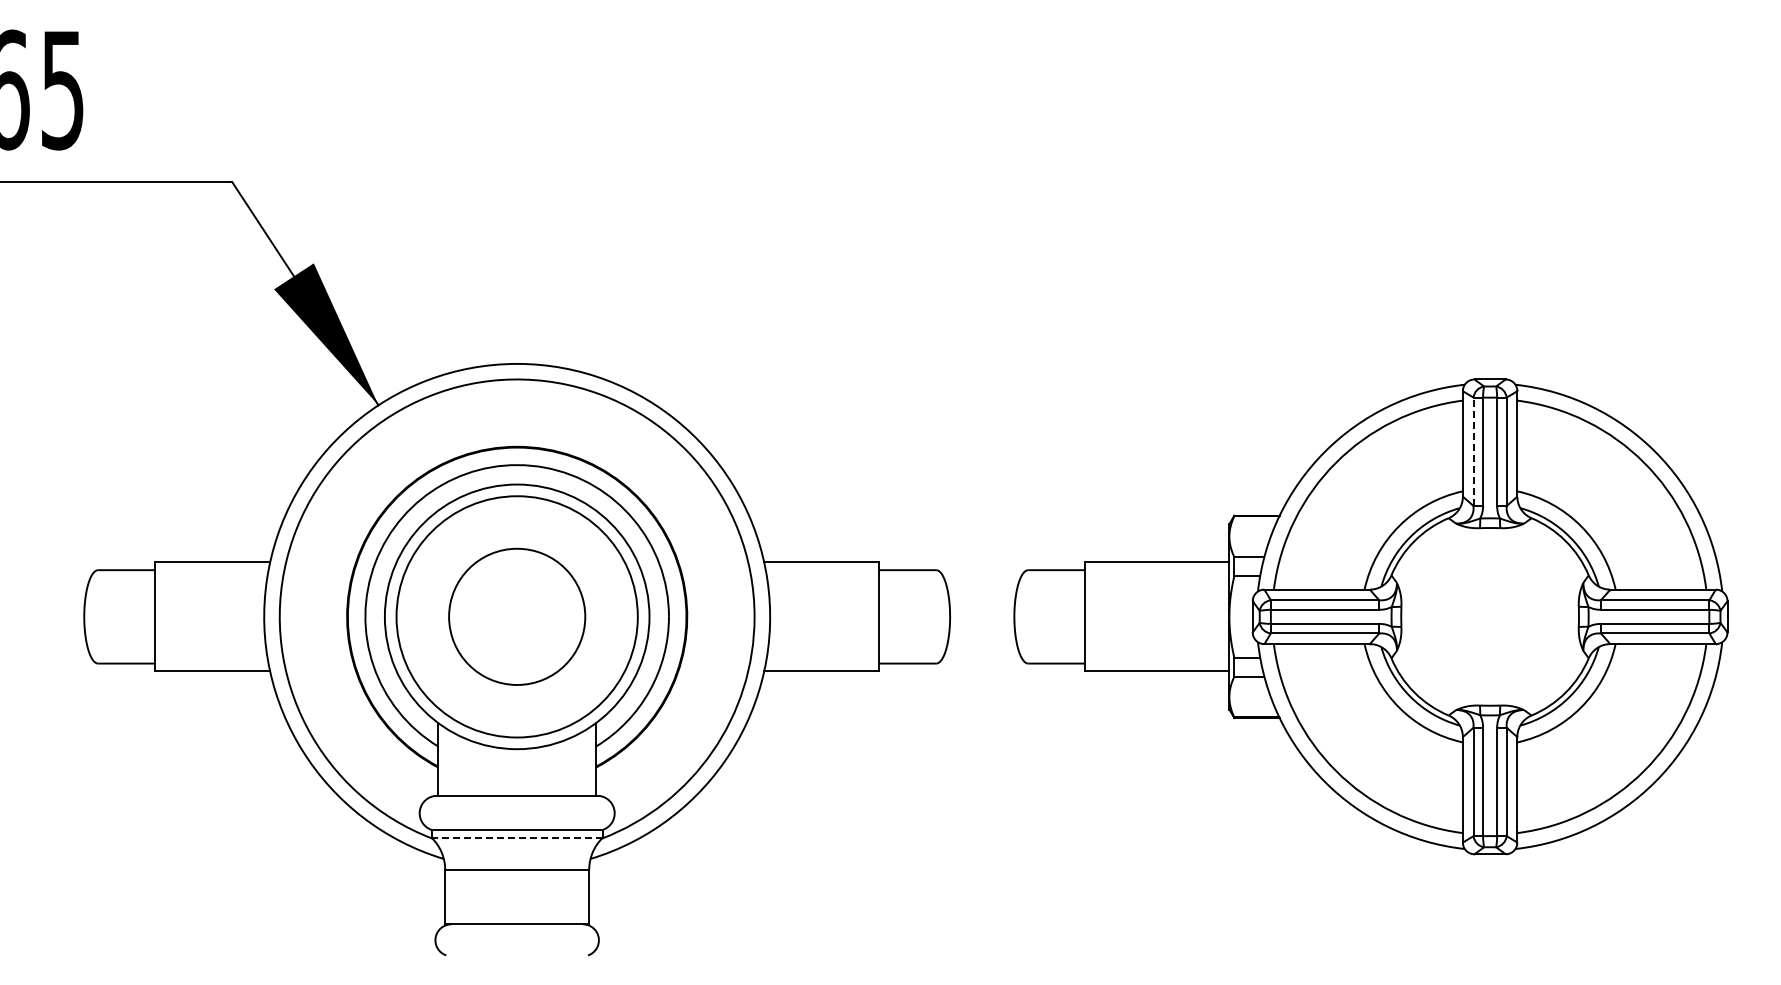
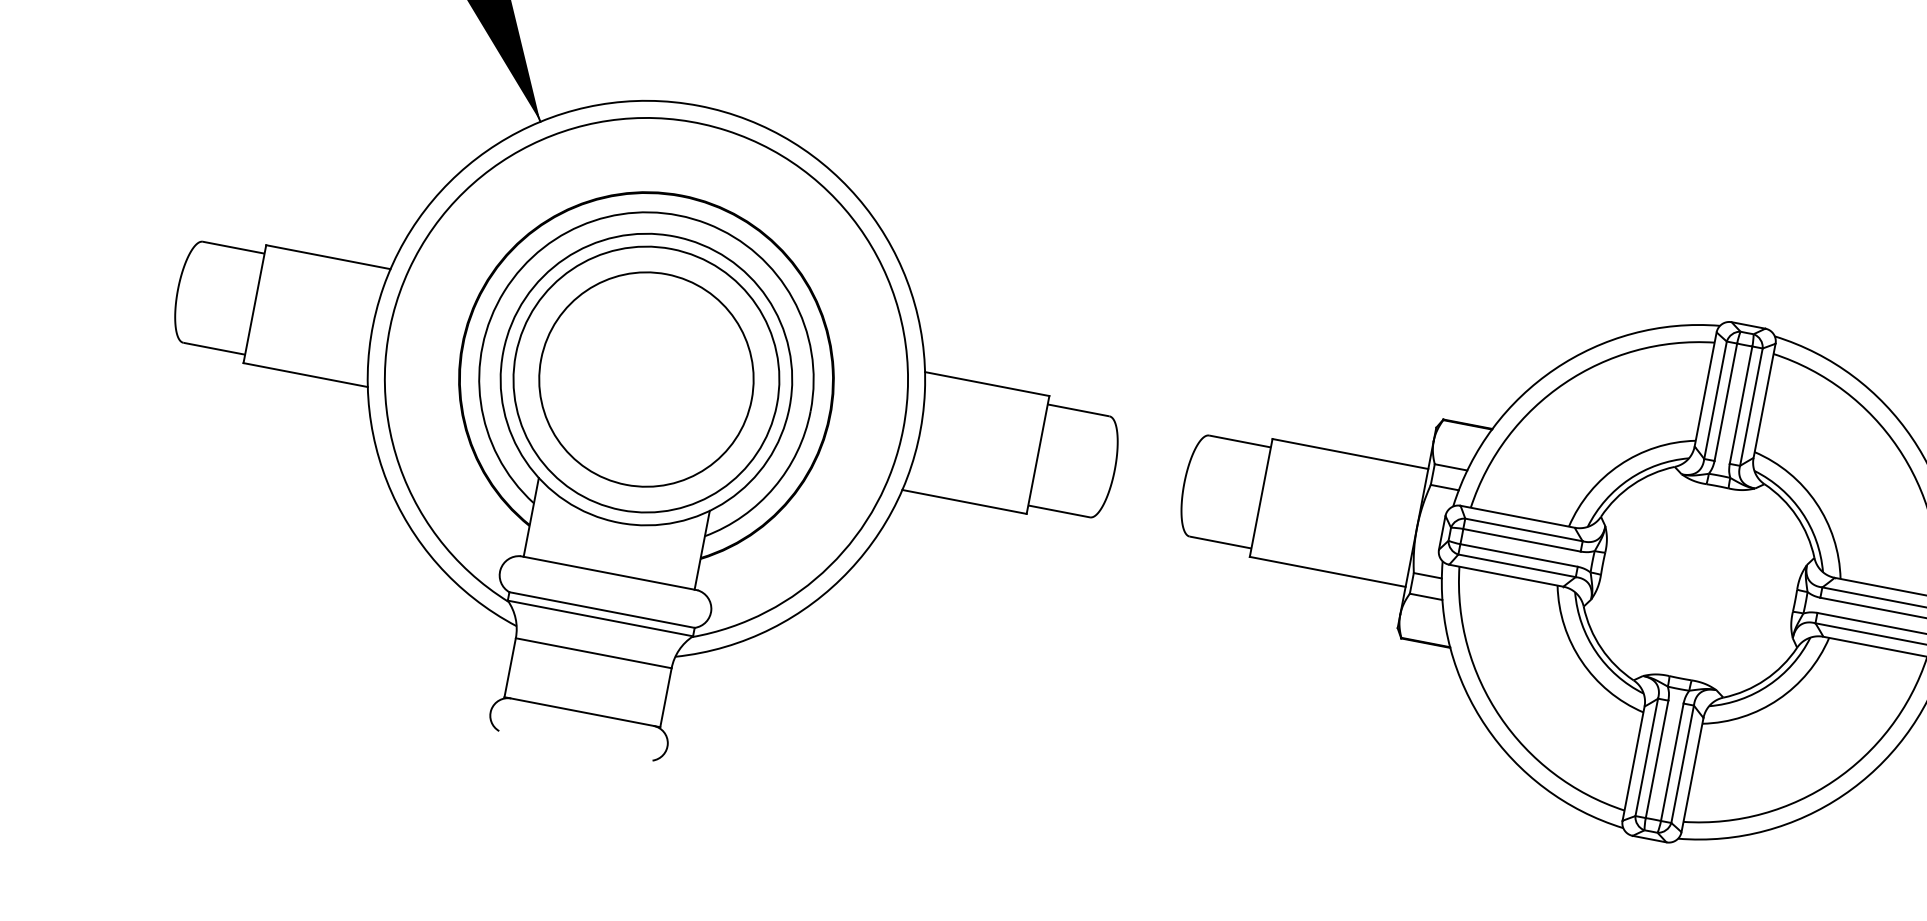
line: (1473, 451) -> (1715, 399), dashed -> solid
circle: (516, 616) -> (645, 379), size x1.43
line: (517, 837) -> (600, 618), dashed -> solid

